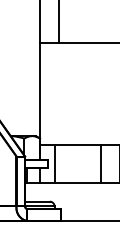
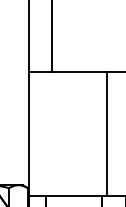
line: (105, 93) -> (107, 133), added

